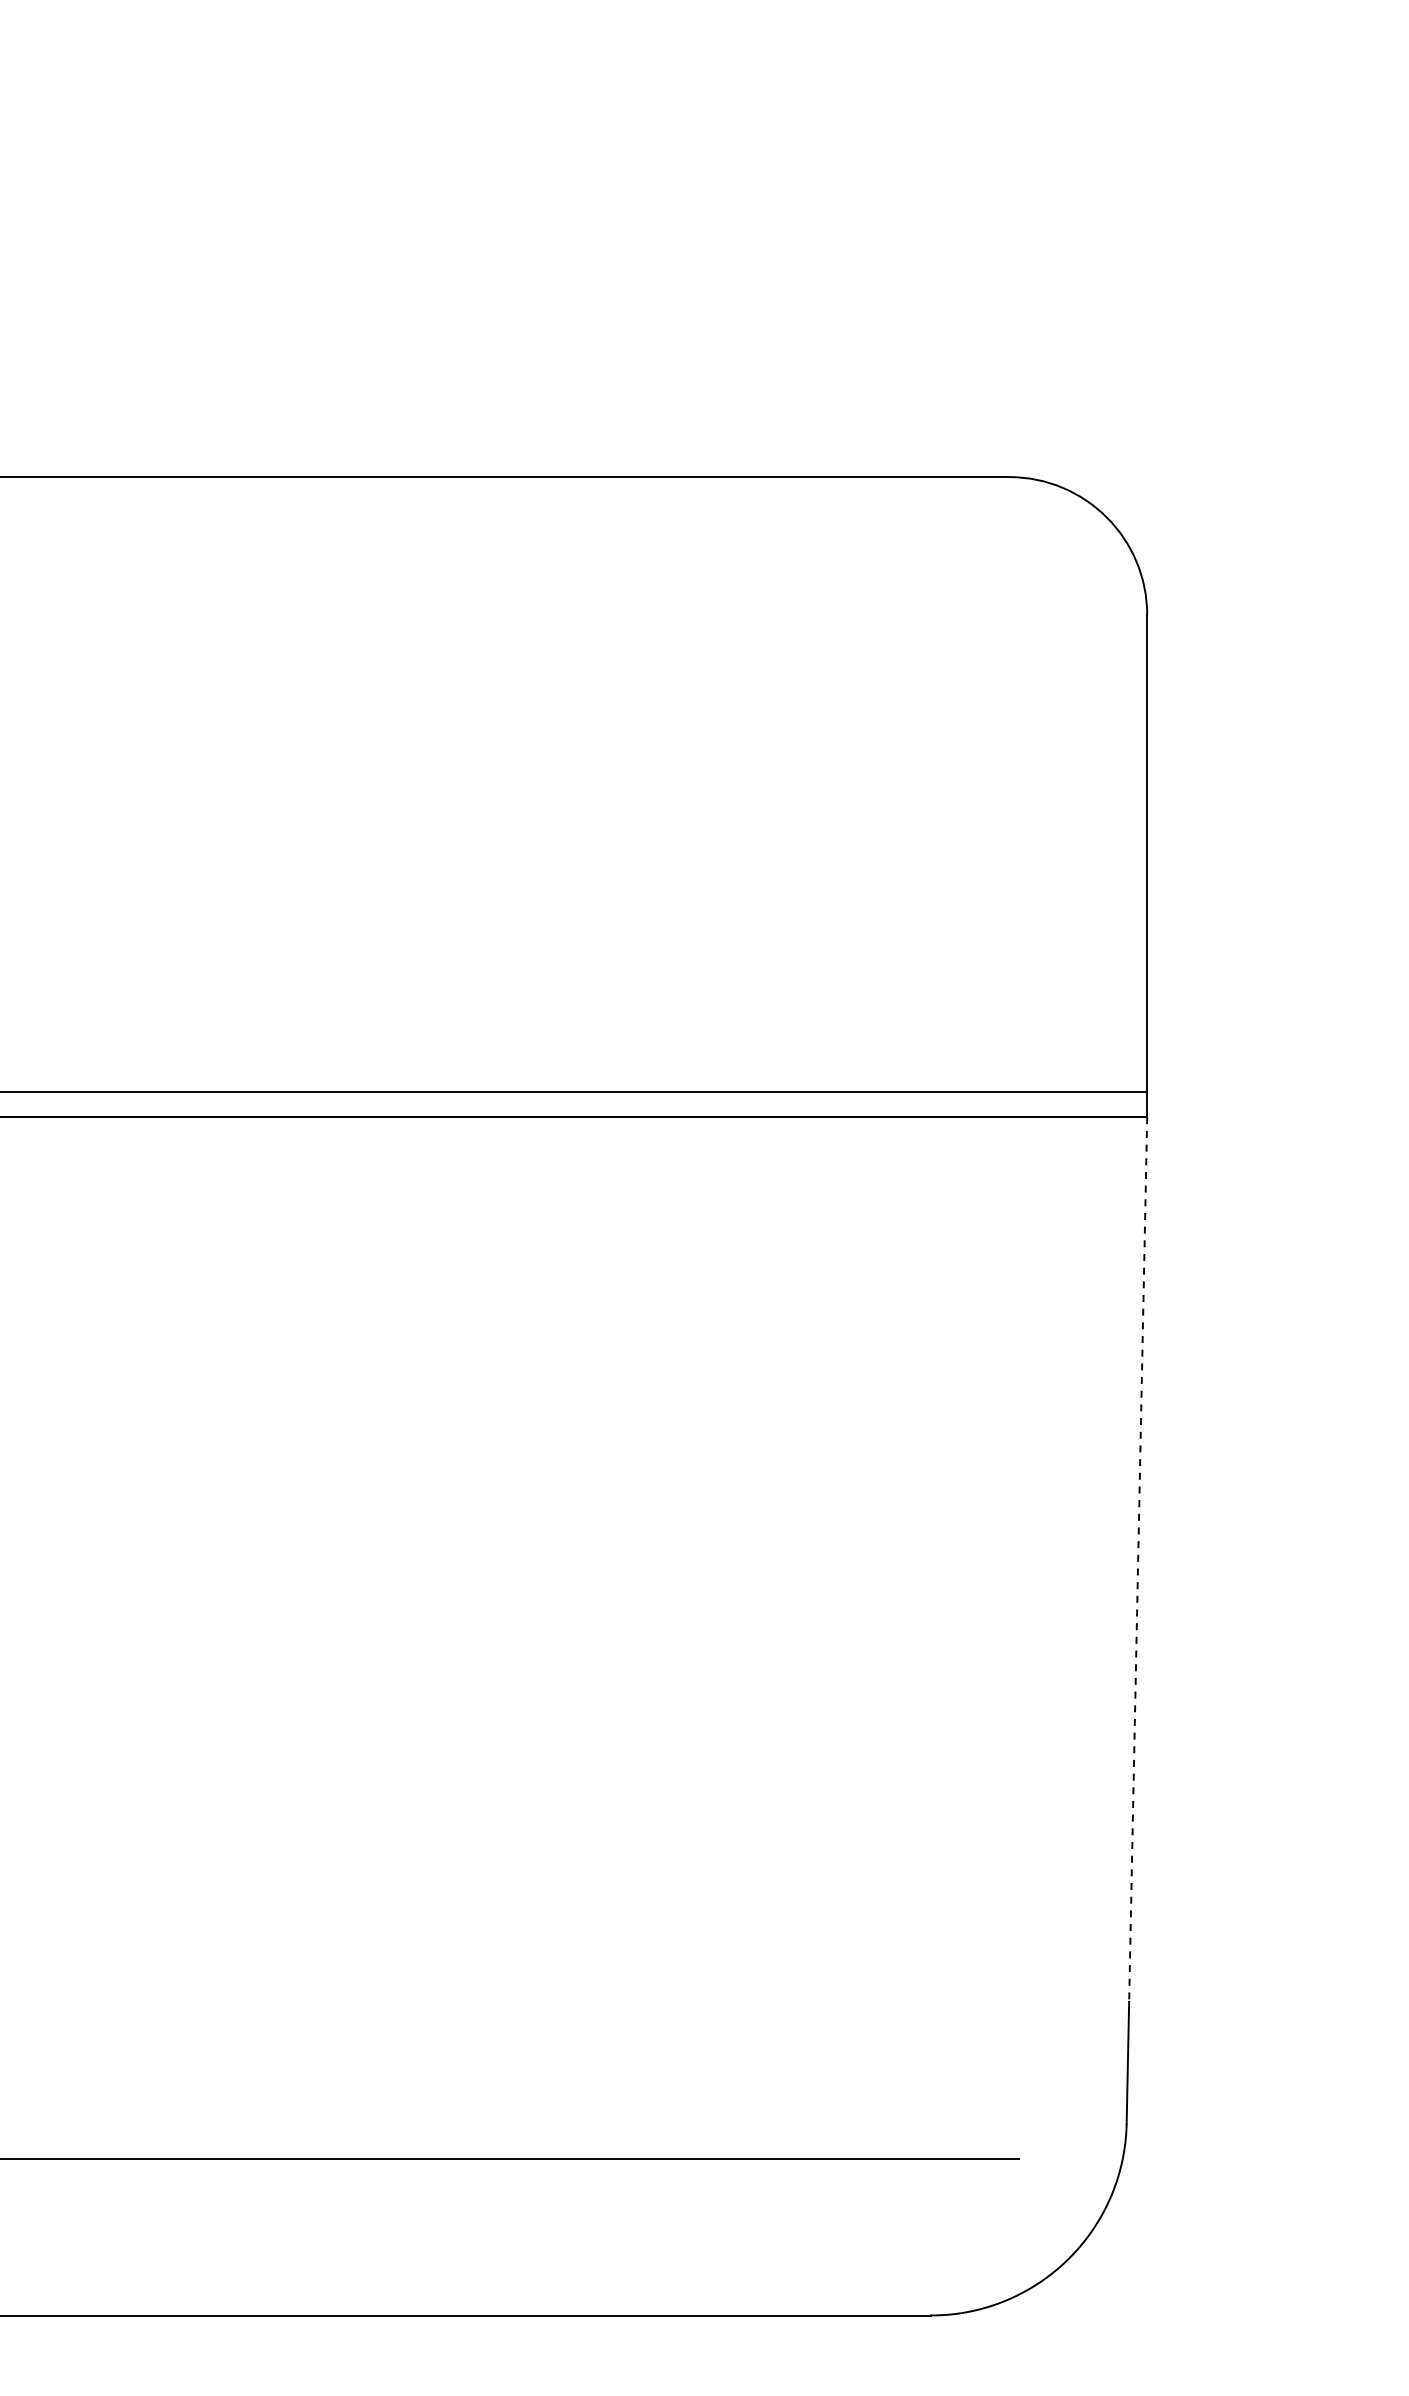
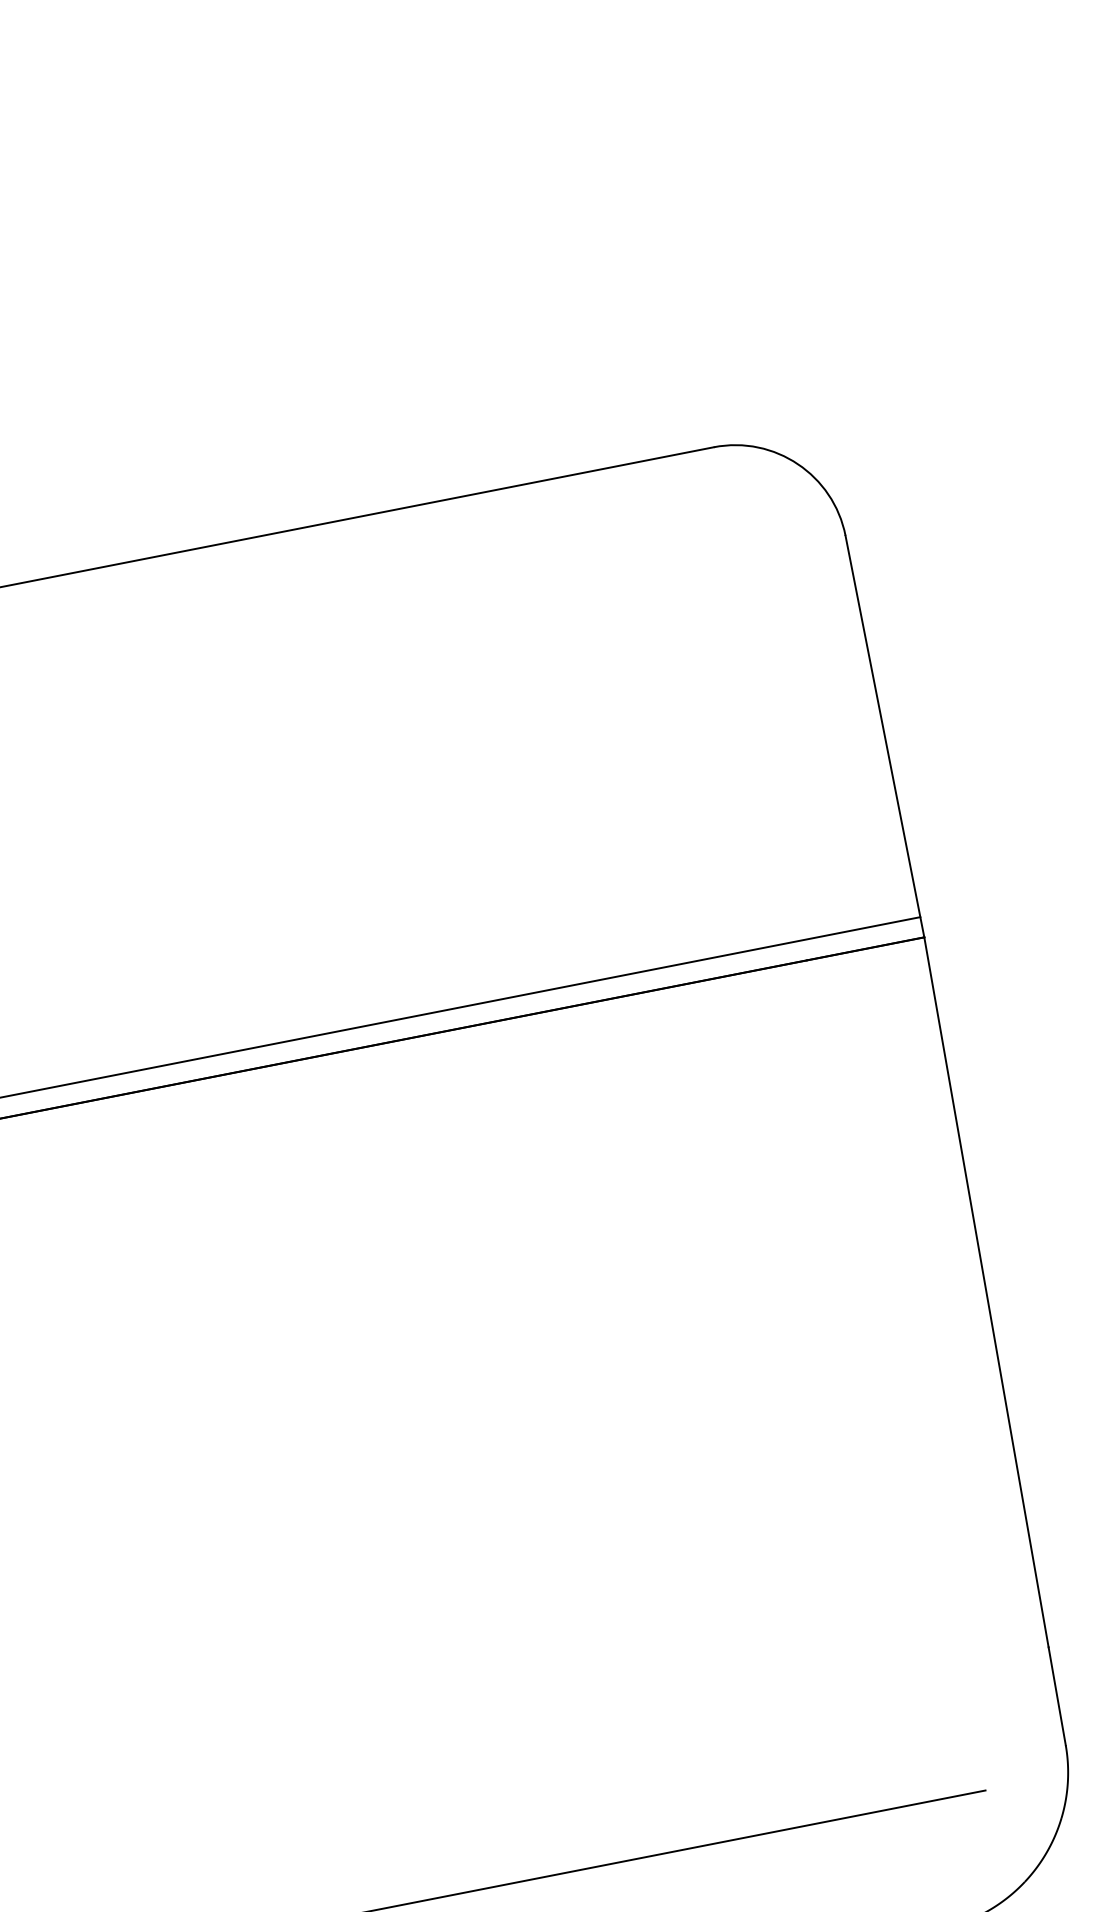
line: (1138, 1560) -> (986, 1293), dashed -> solid

